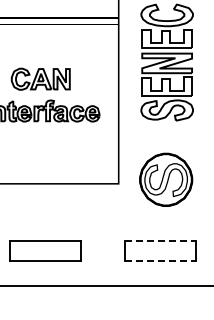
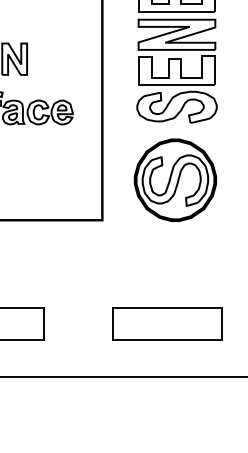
part: (166, 179) -> (175, 179), moved
line: (161, 240) -> (168, 307), dashed -> solid
line: (161, 261) -> (168, 339), dashed -> solid

